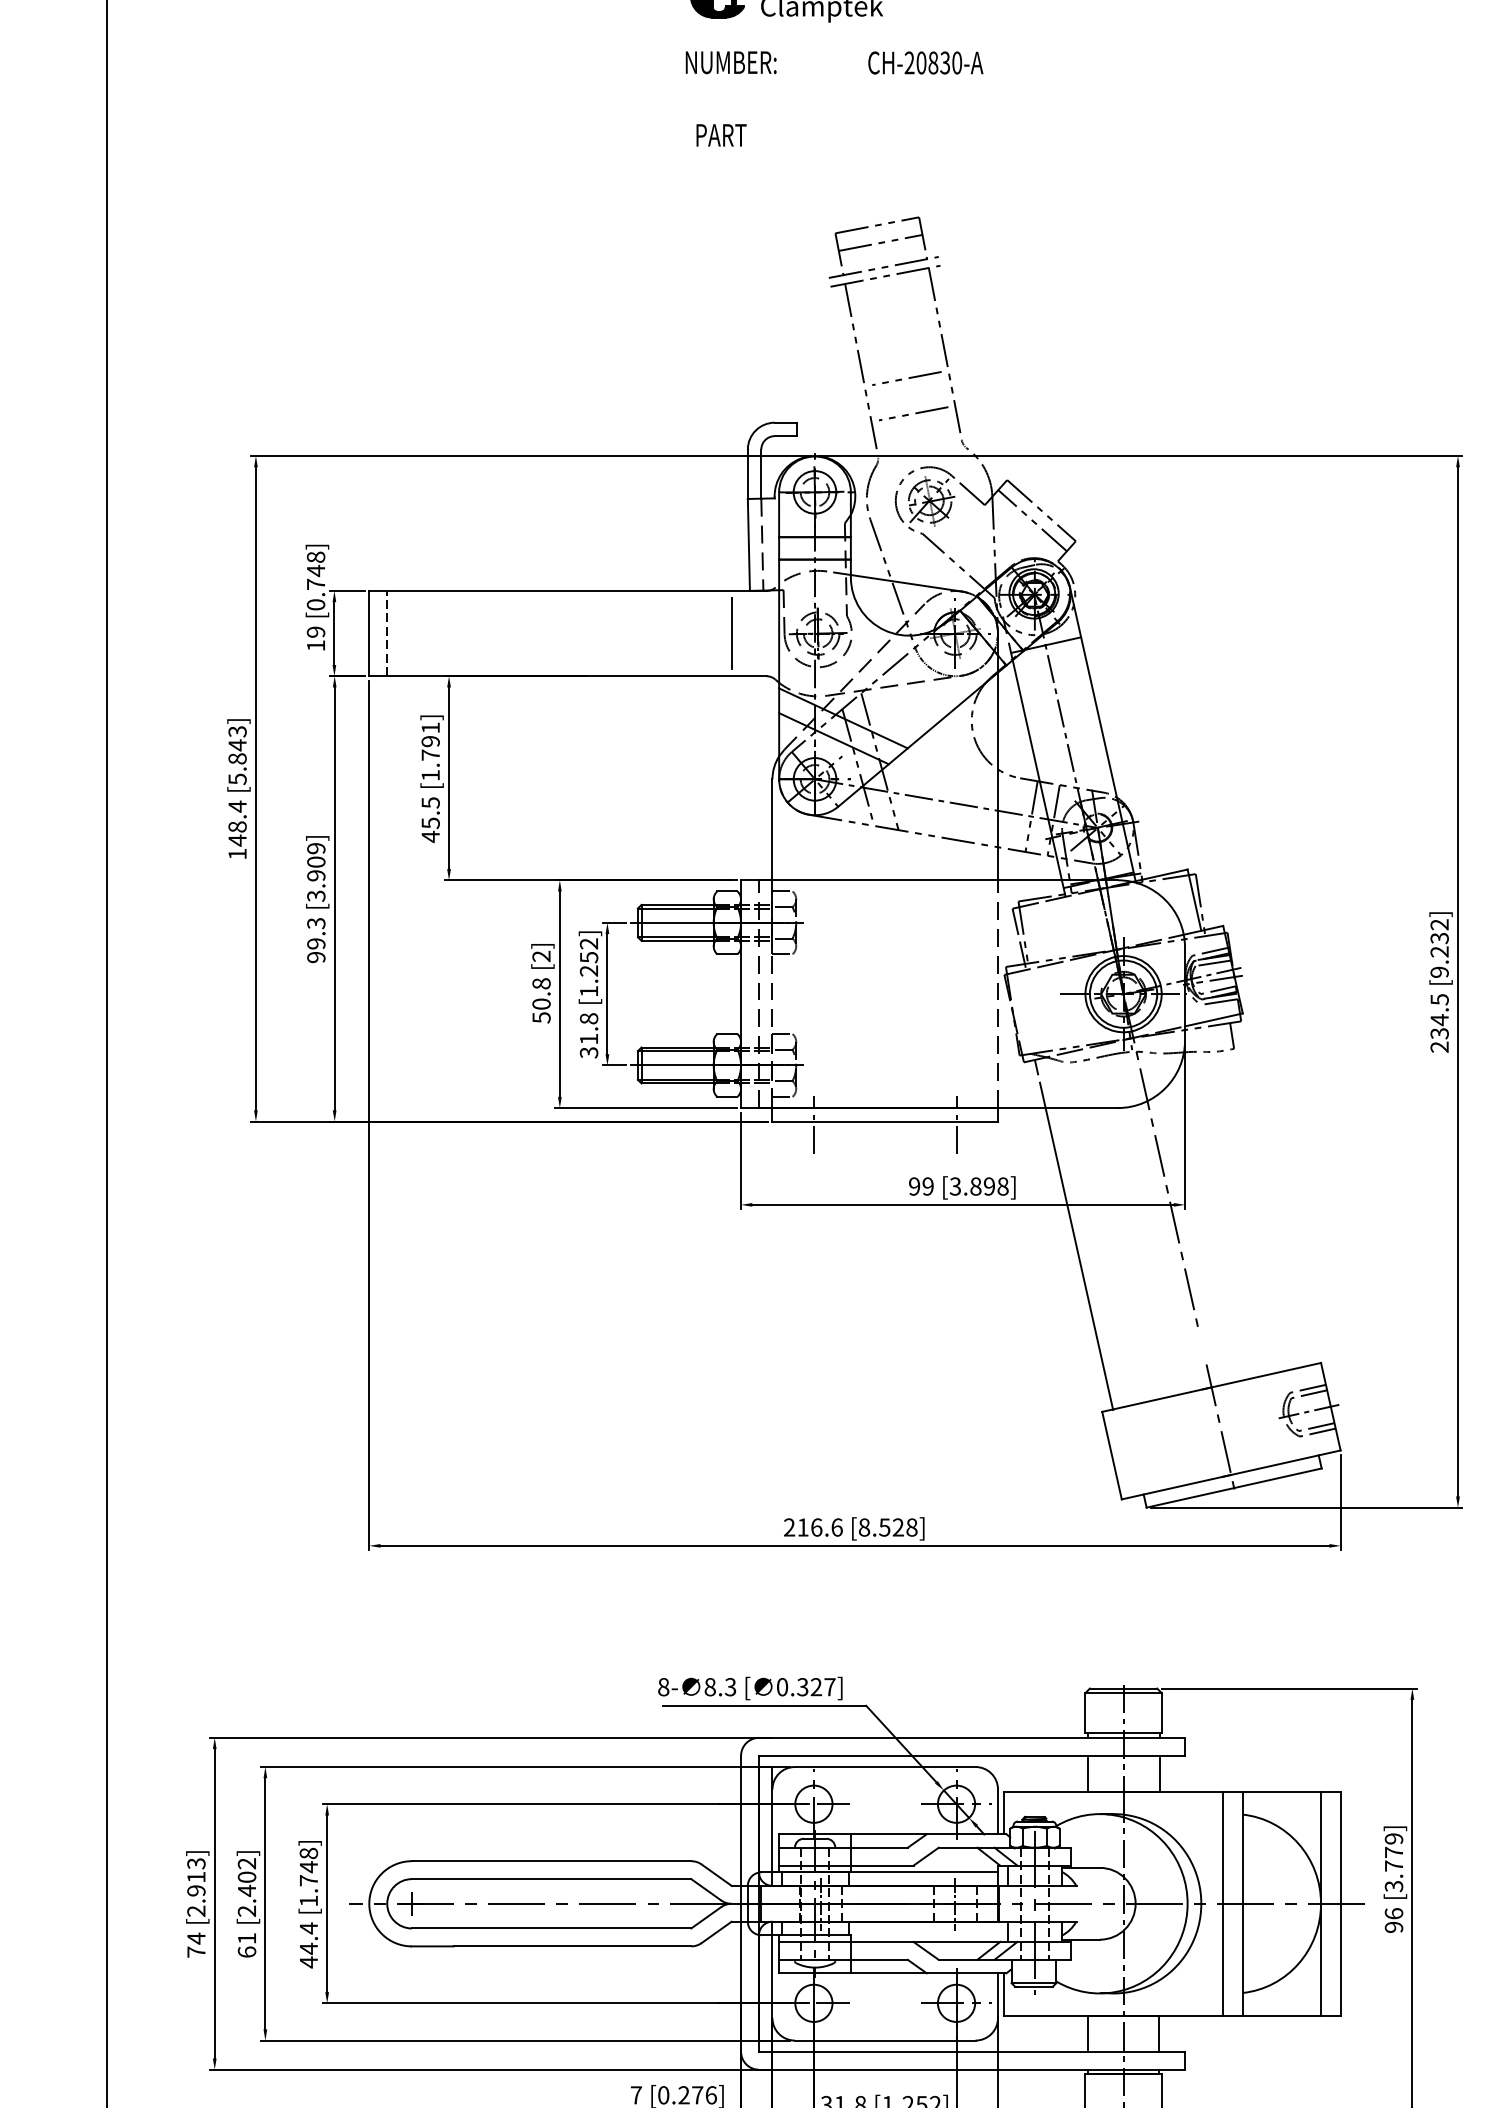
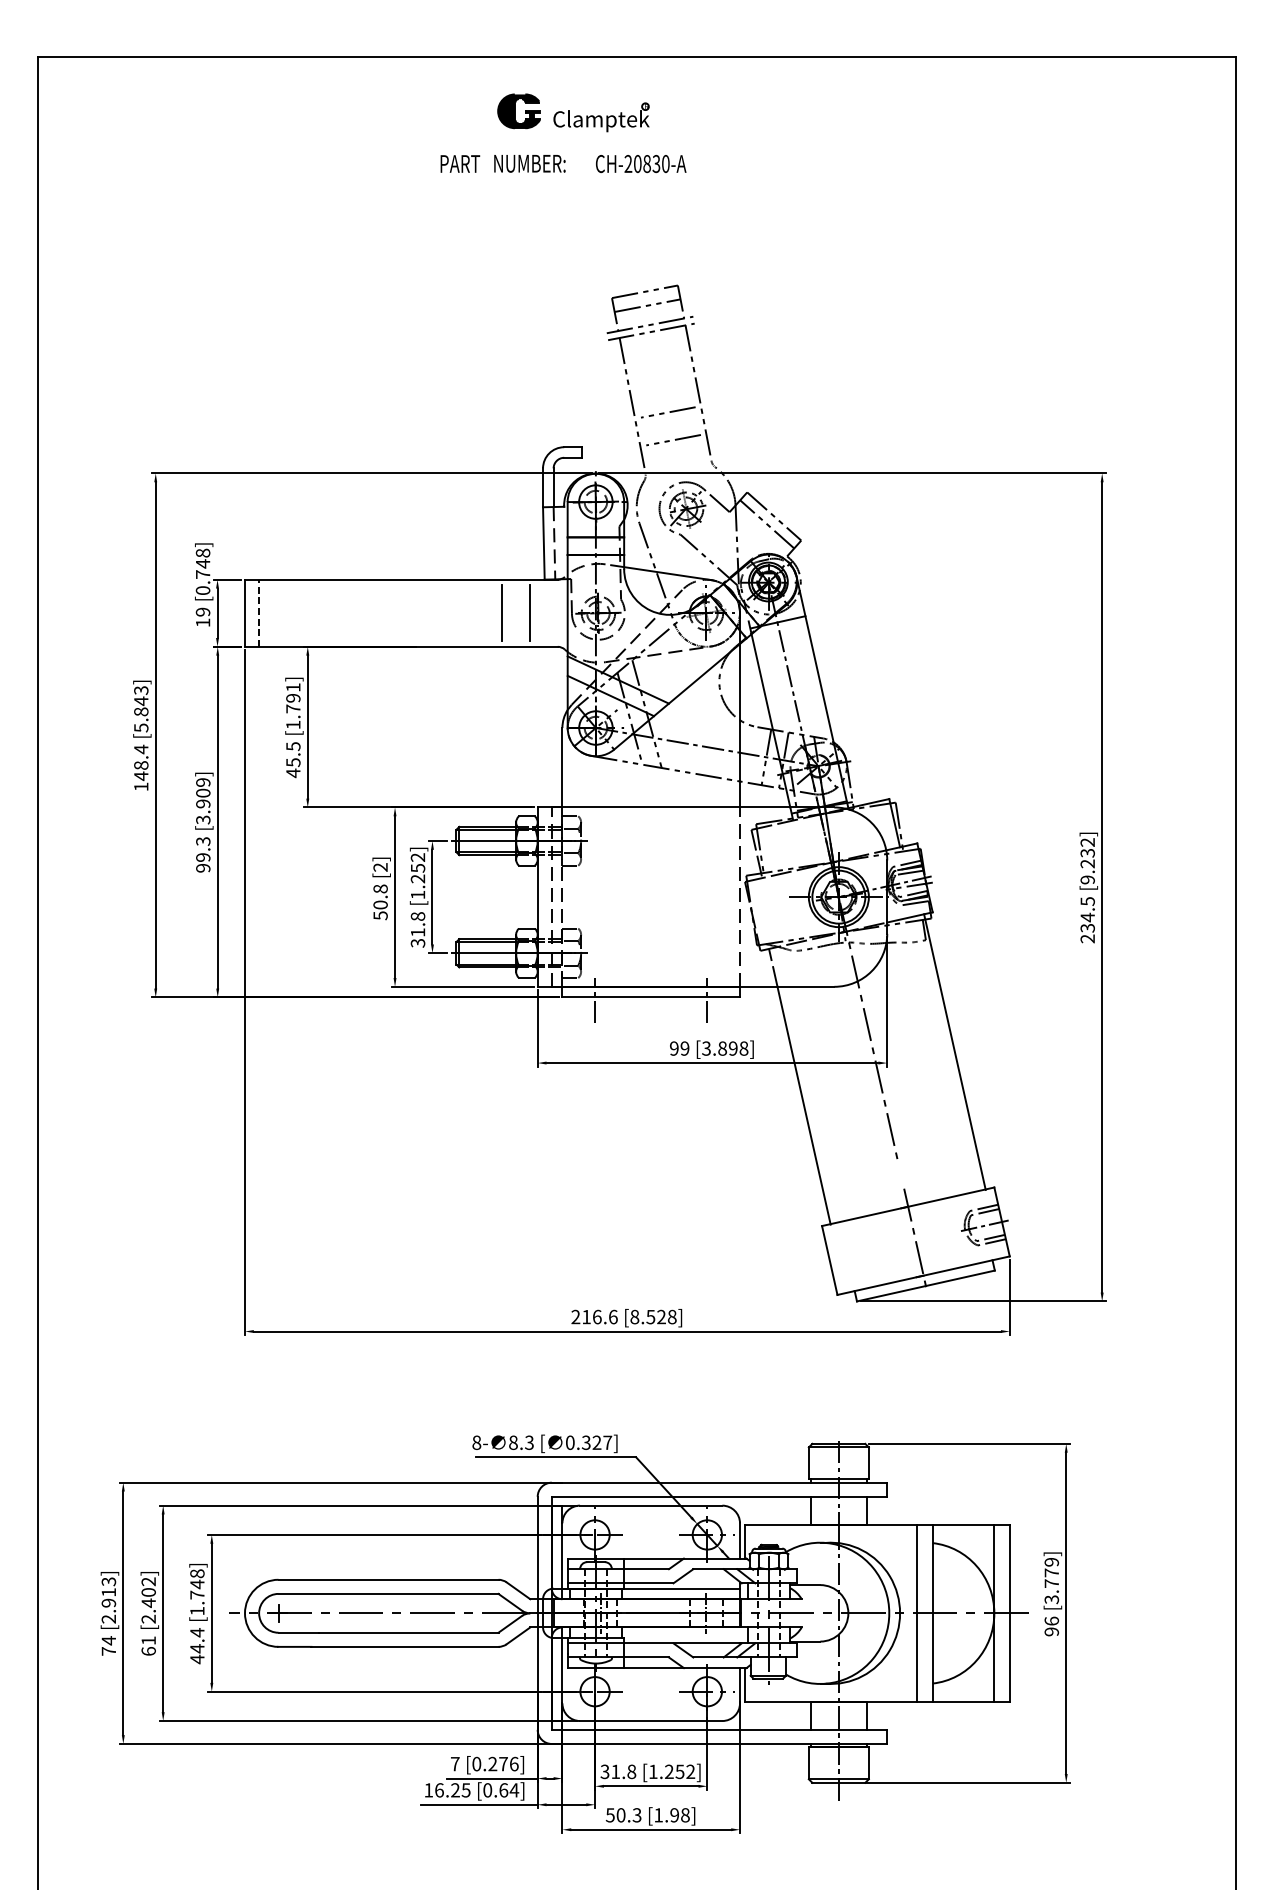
text: (926, 63) -> (641, 164), moved
text: (721, 134) -> (460, 163), moved
line: (696, 632) -> (502, 612), added
line: (1270, 1190) -> (954, 1051), added

